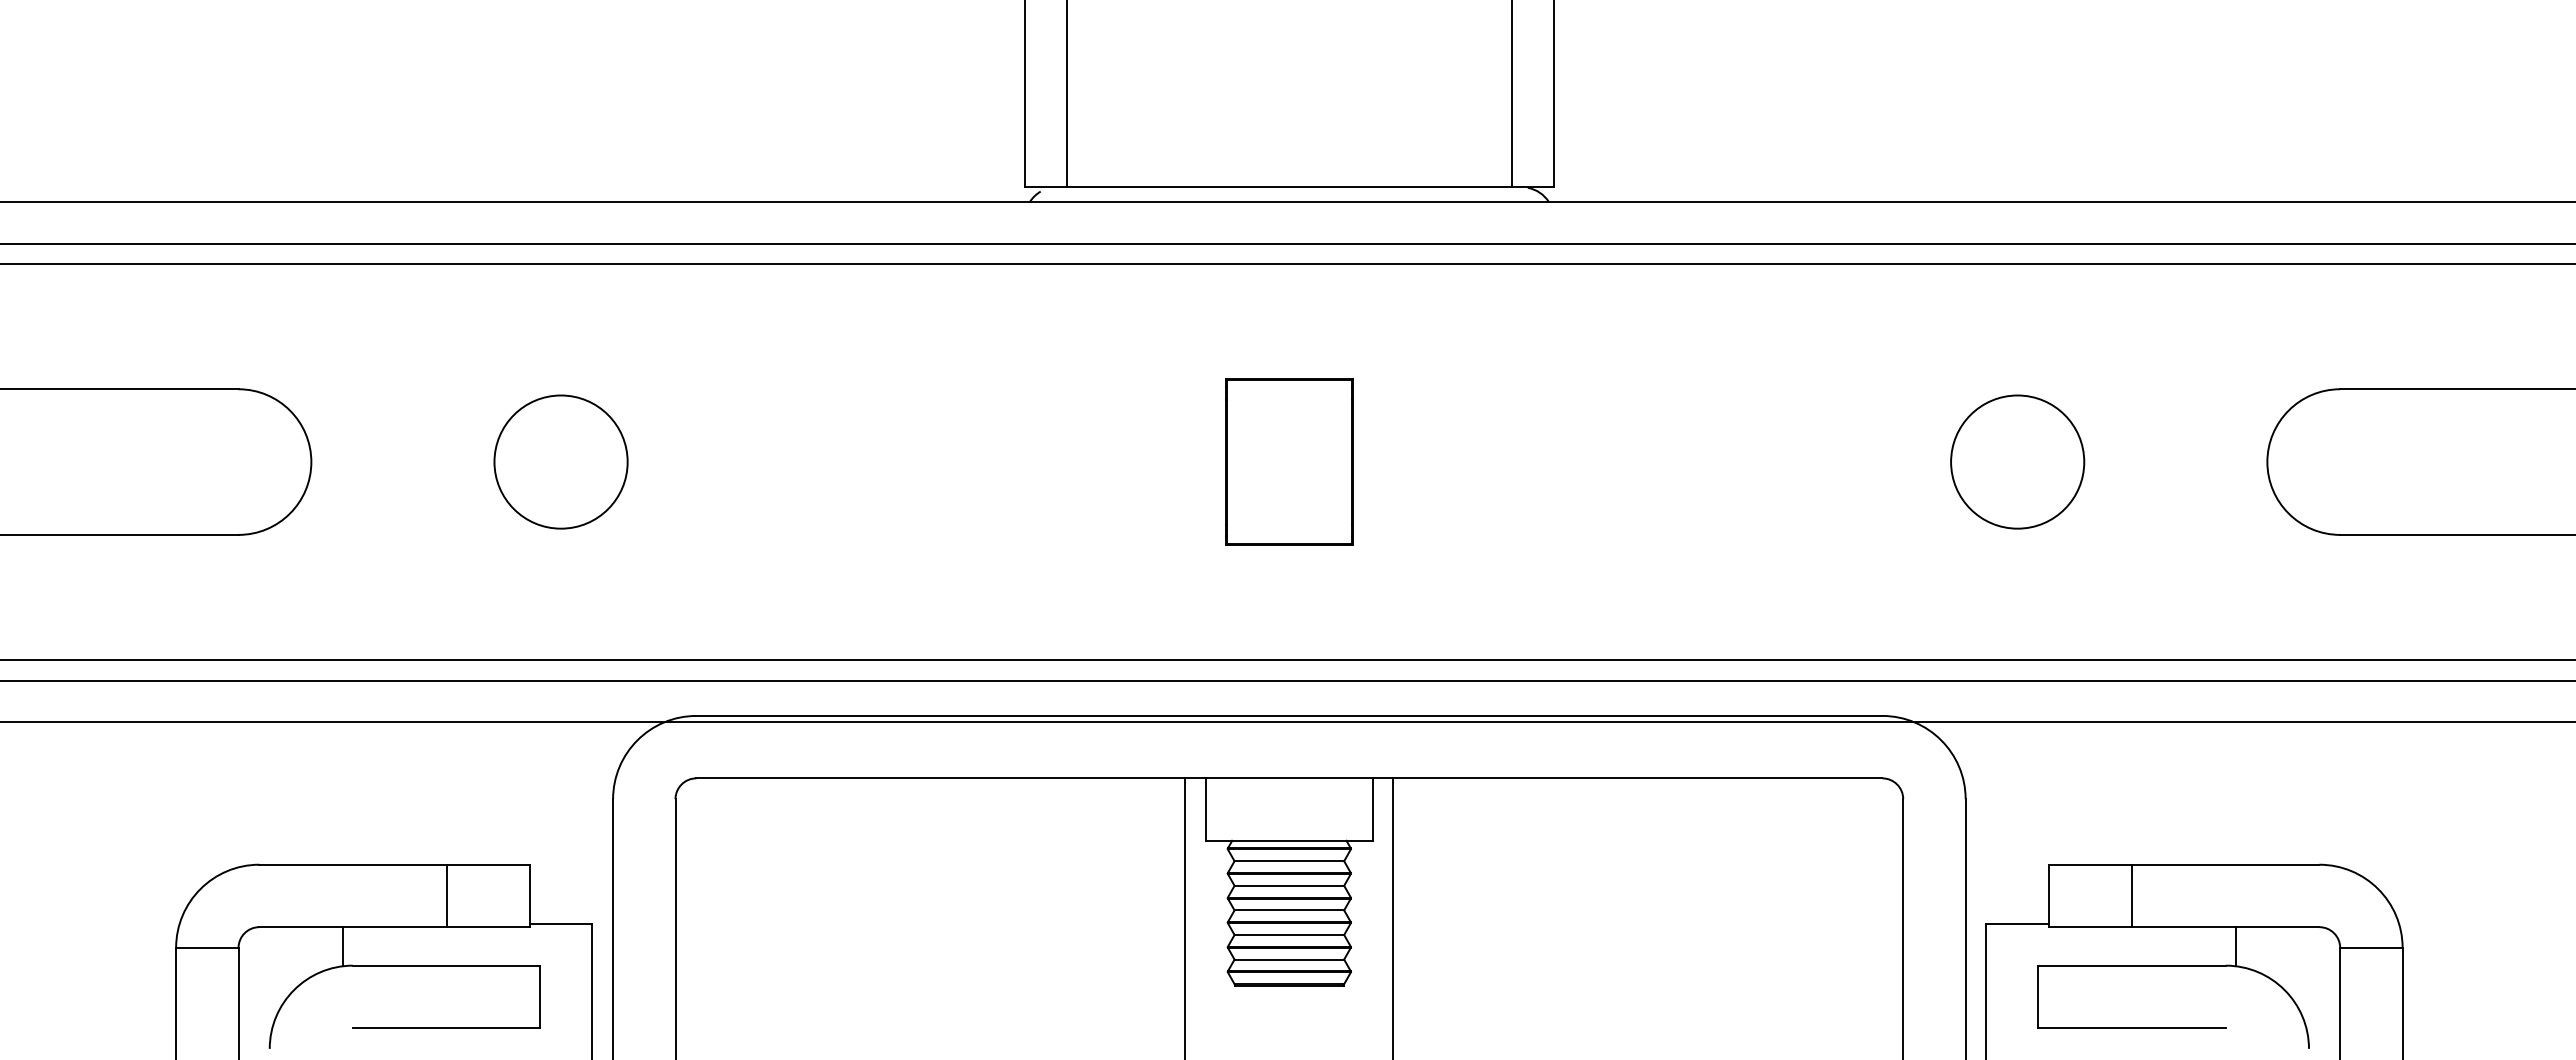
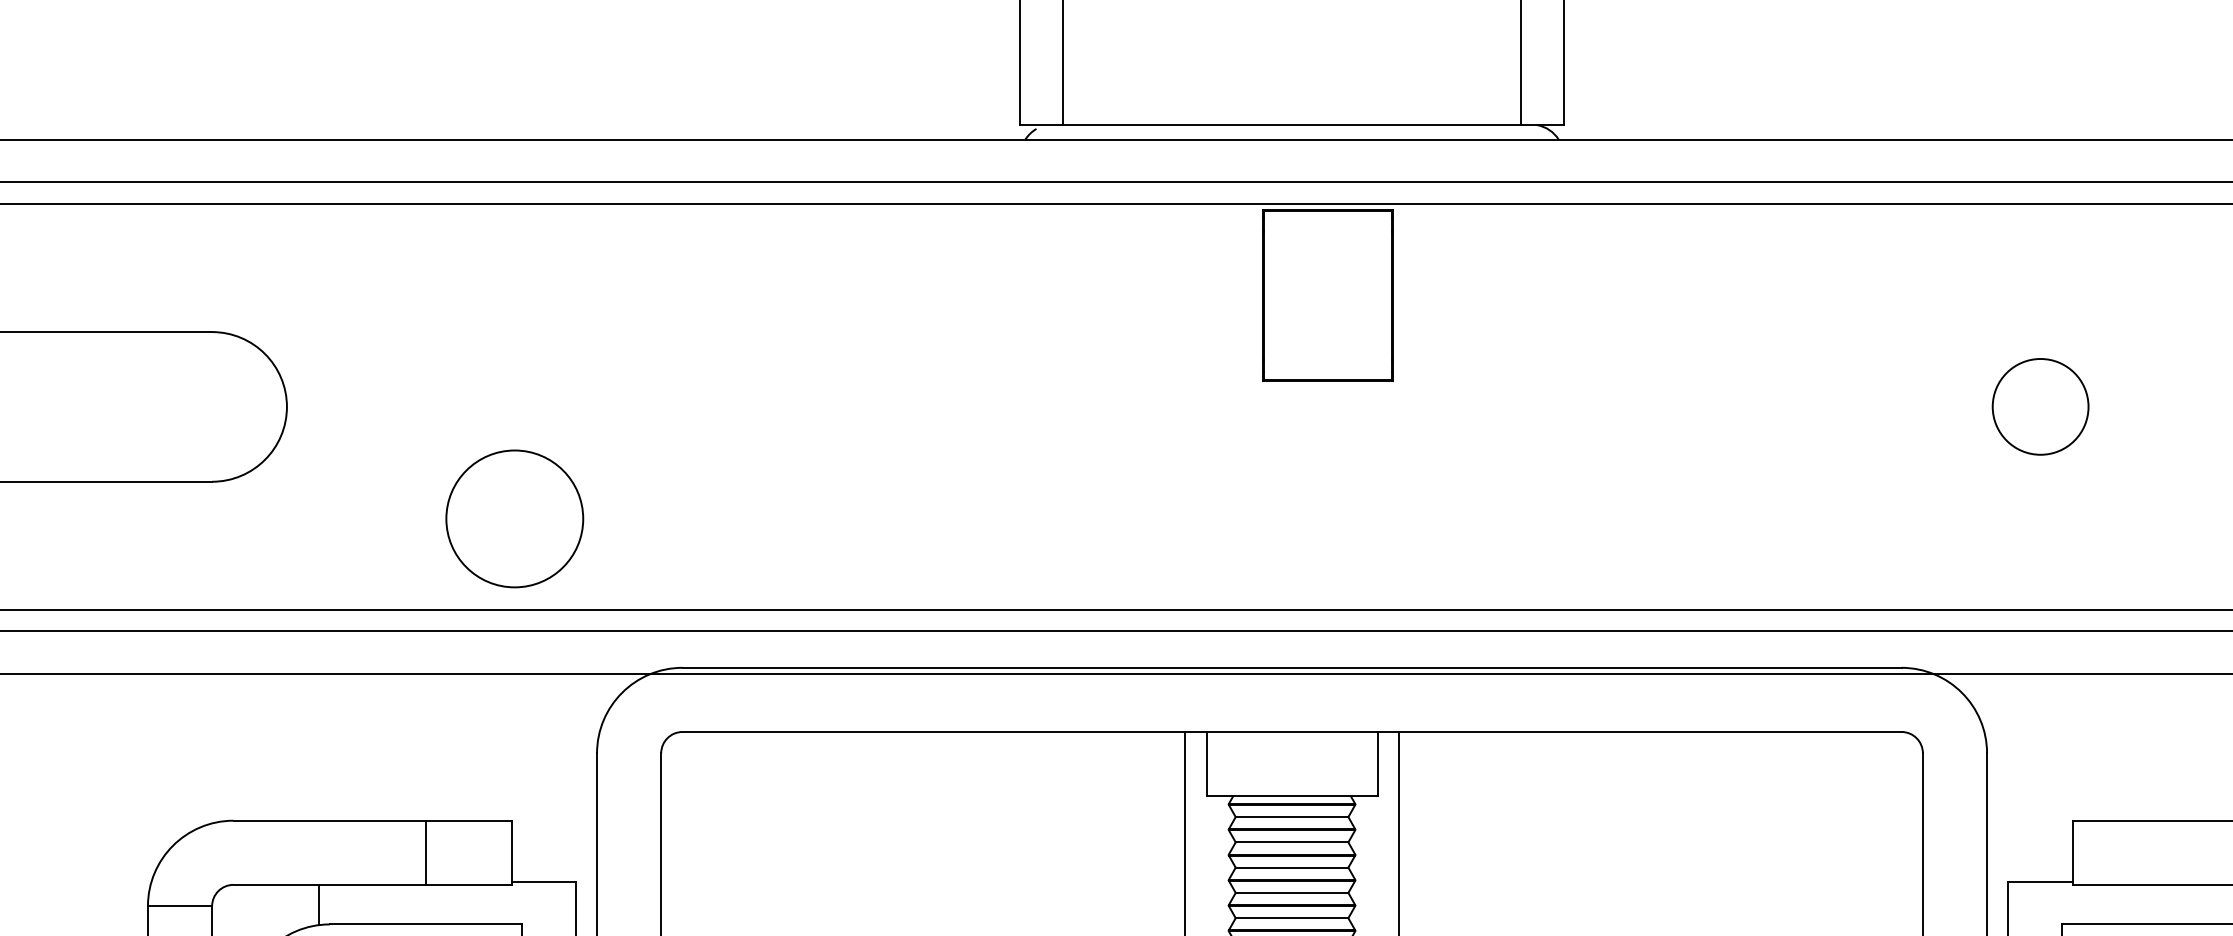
circle: (560, 461) -> (514, 518), moved
part: (1289, 461) -> (1328, 295), moved
circle: (2017, 461) -> (2040, 406), size x0.7
line: (2132, 895) -> (2158, 852), removed

